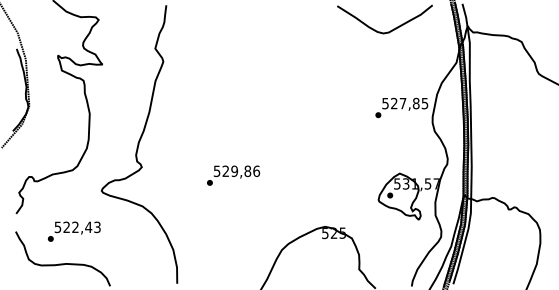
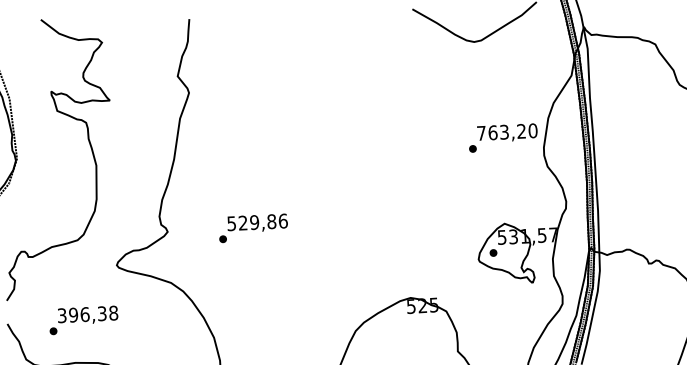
text: (405, 103) -> (507, 131), 527,85 -> 763,20
text: (233, 175) -> (253, 228), moved
text: (77, 227) -> (87, 314), 522,43 -> 396,38

